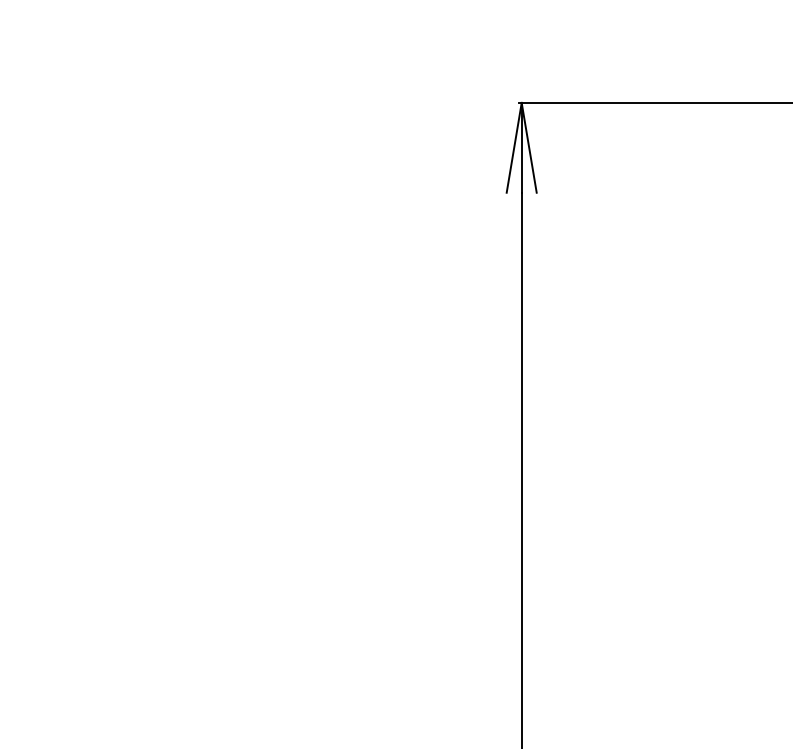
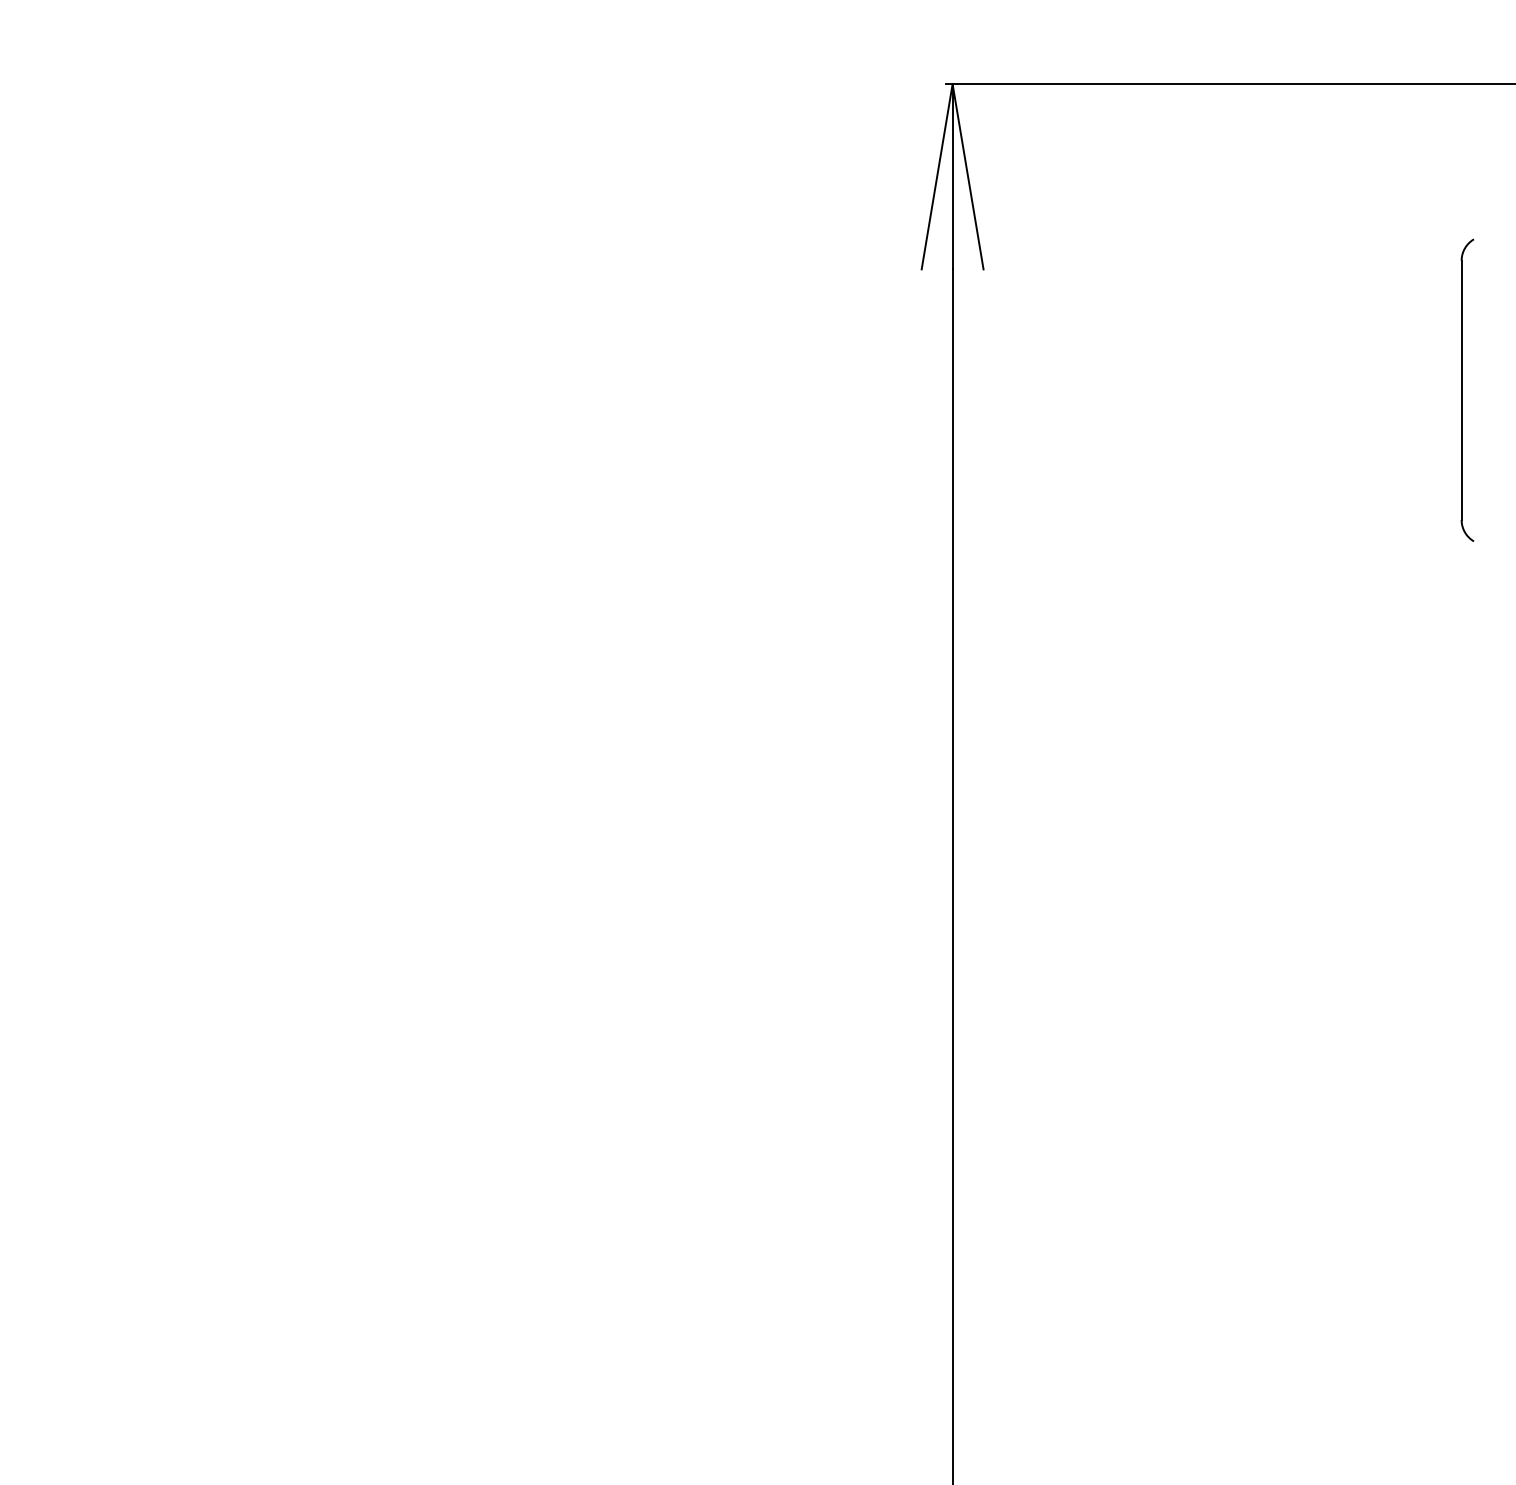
part: (770, 251) -> (1465, 390), added

